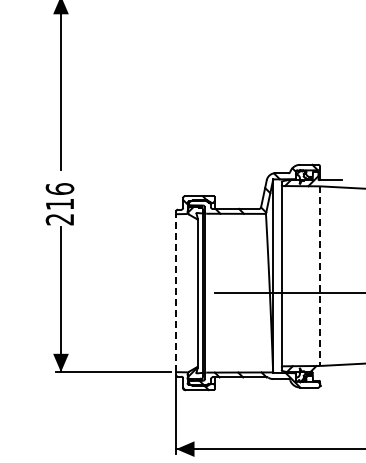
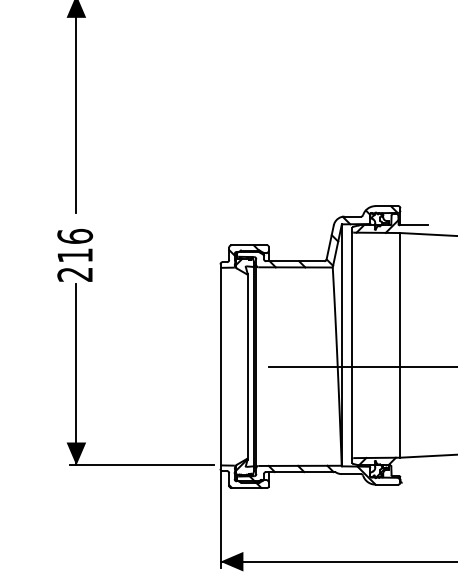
line: (320, 276) -> (400, 345), dashed -> solid
line: (176, 293) -> (220, 367), dashed -> solid

